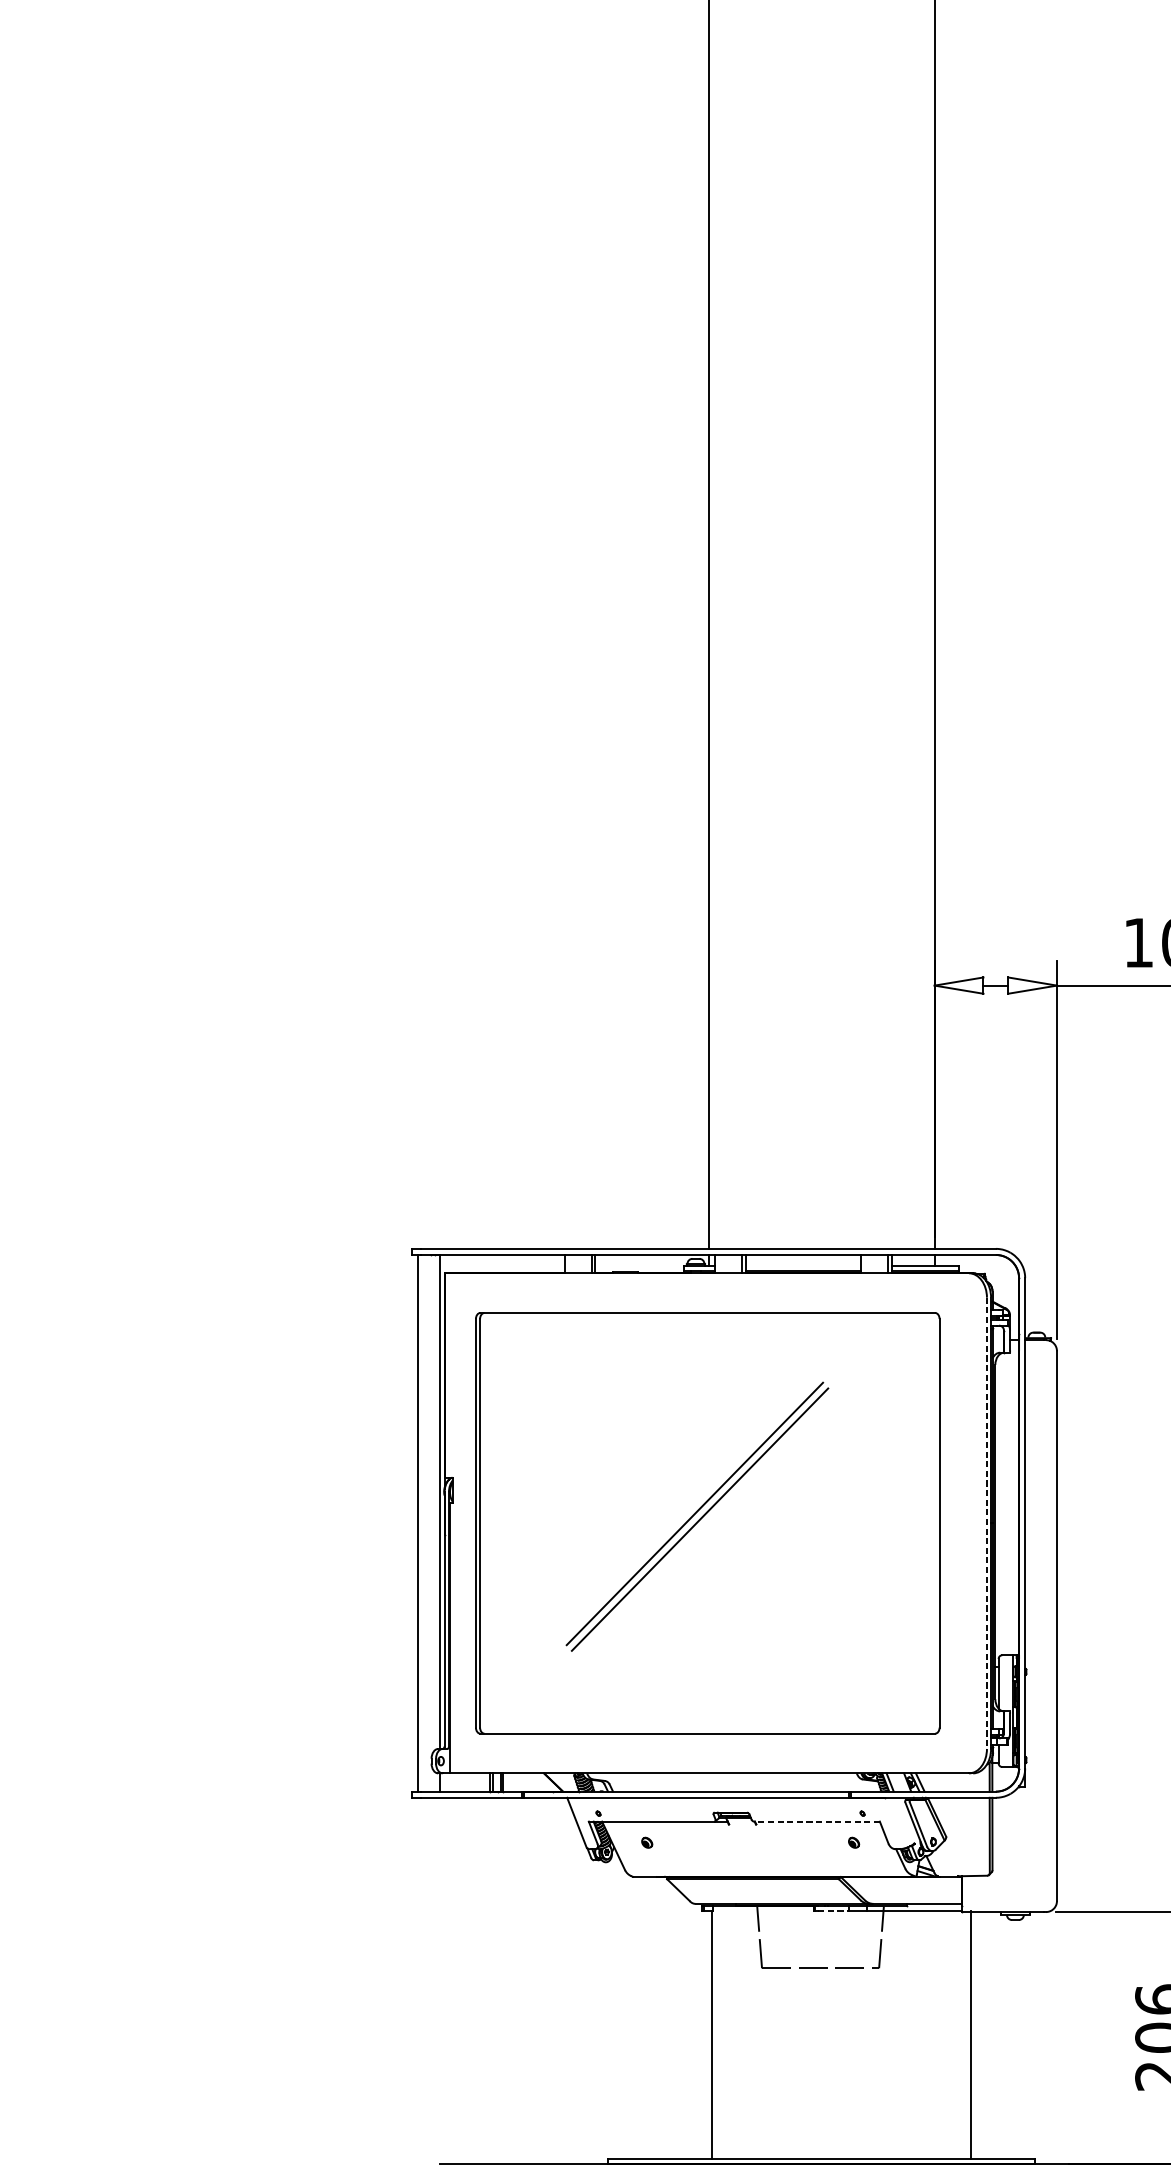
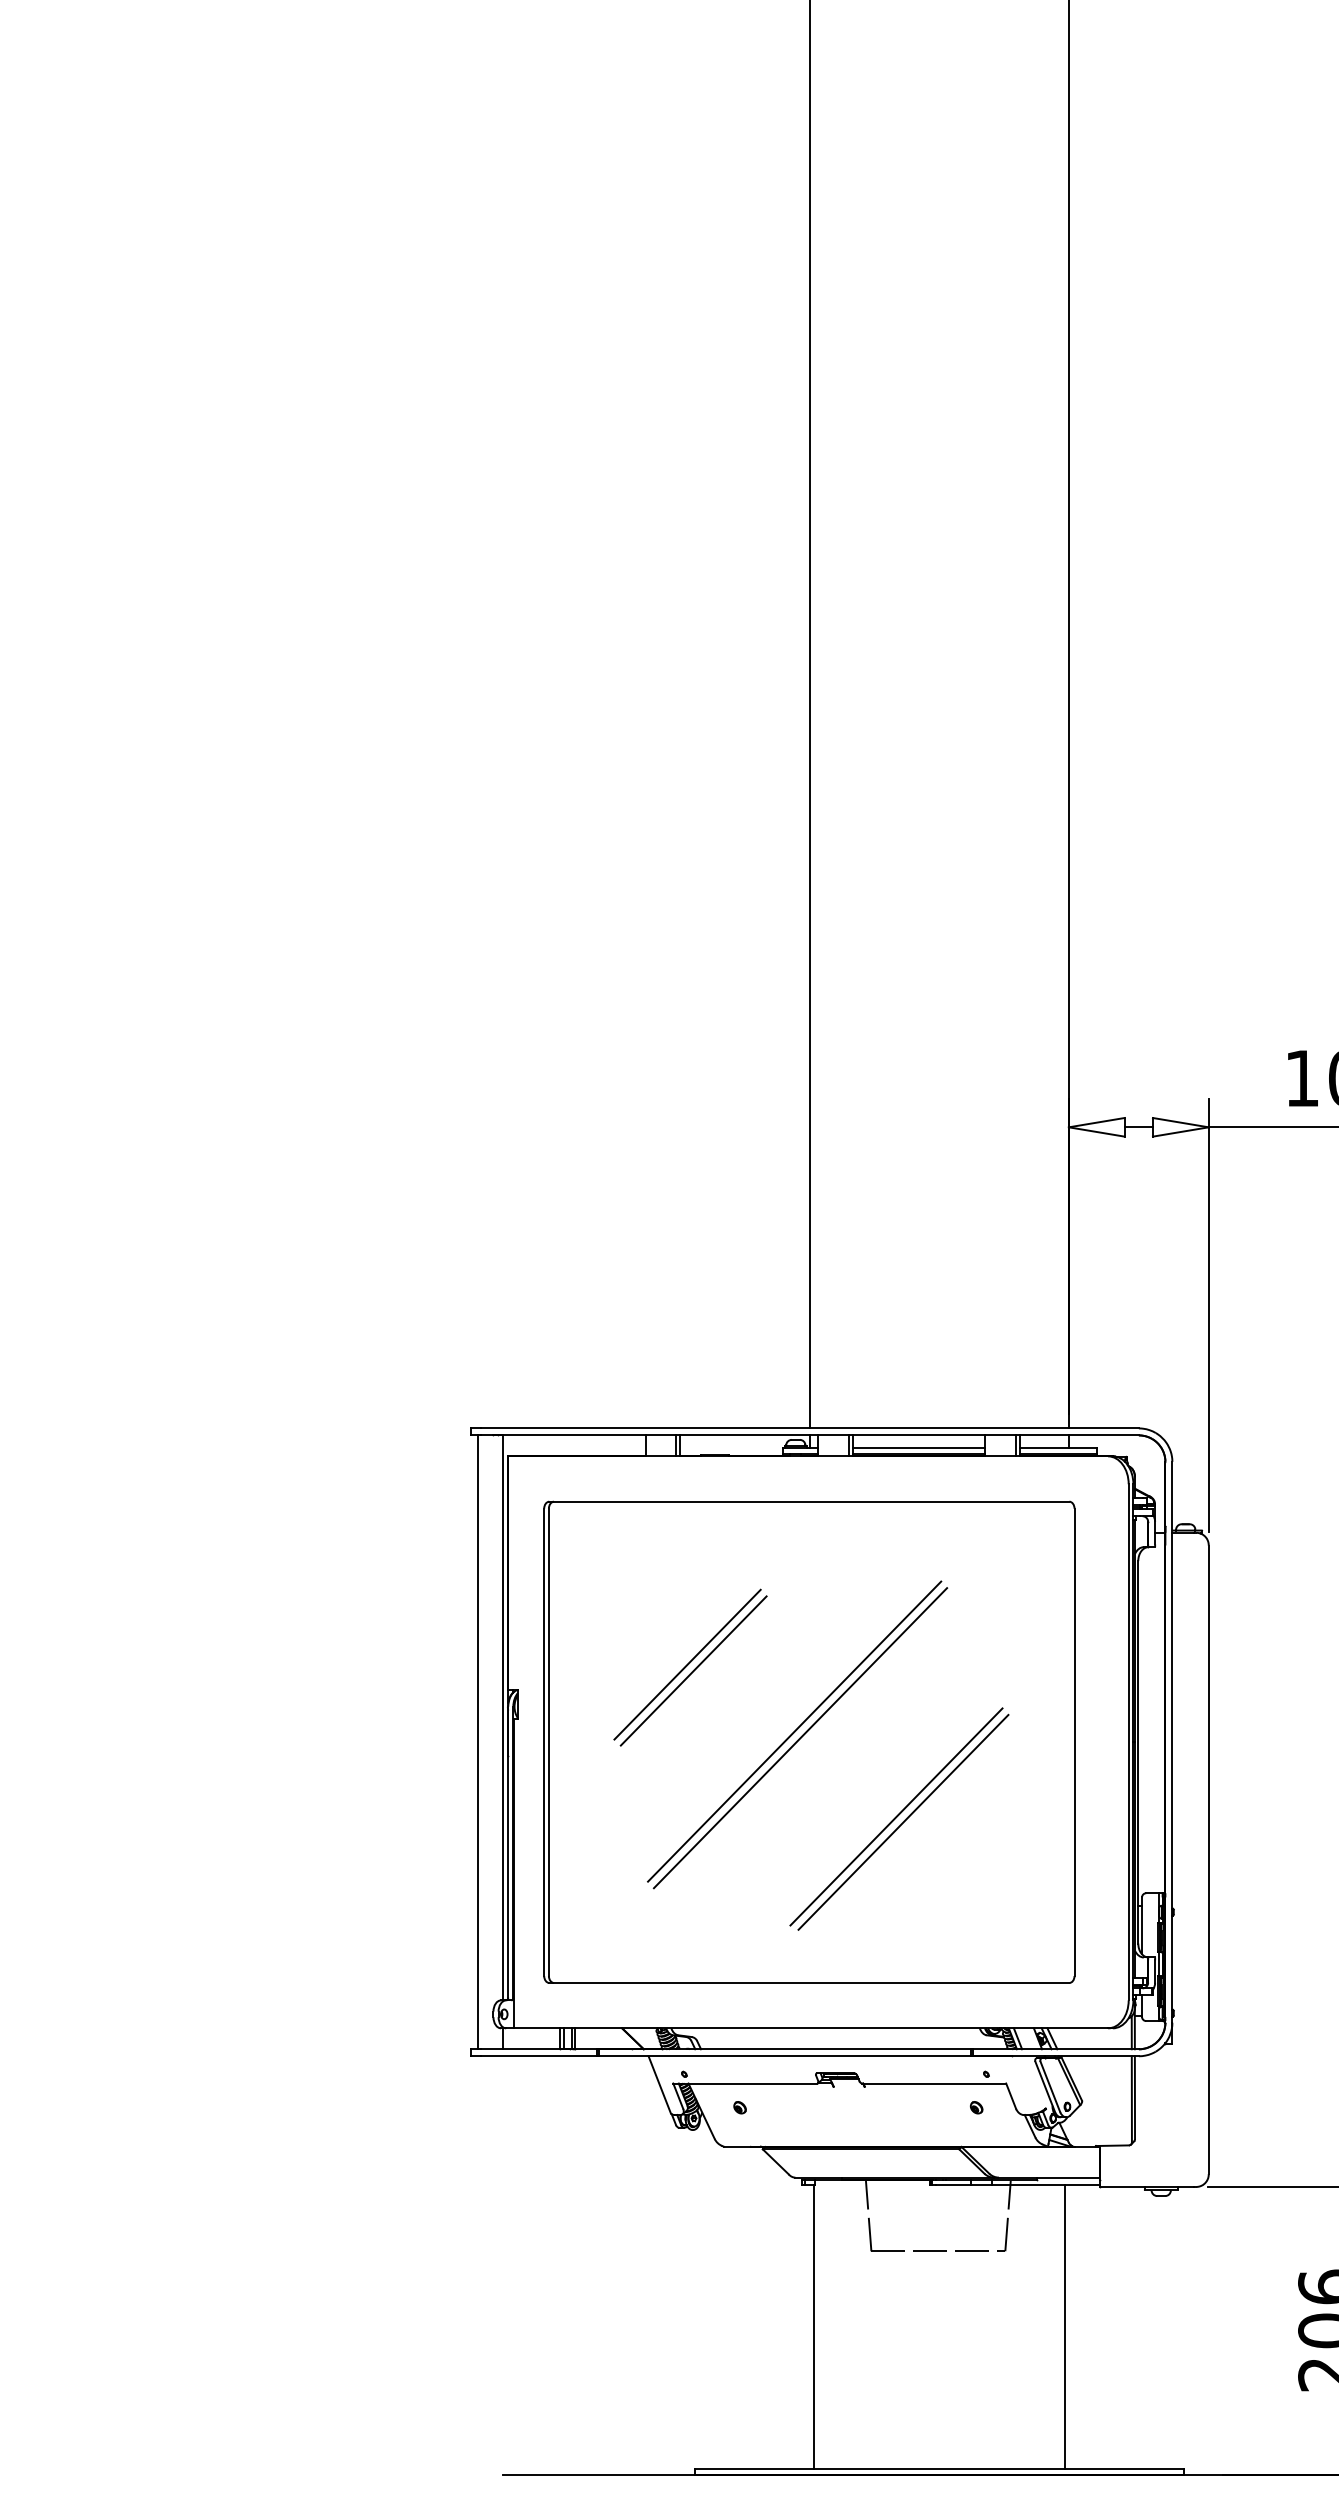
line: (803, 1266) -> (918, 1448), added
line: (601, 1455) -> (687, 1664), added
line: (606, 1460) -> (693, 1670), added
line: (986, 1523) -> (1128, 1742), dashed -> solid
part: (786, 1589) -> (899, 1818), added
line: (817, 1821) -> (934, 2083), dashed -> solid
line: (833, 1910) -> (953, 2185), dashed -> solid
line: (971, 2034) -> (1065, 2327), moved

